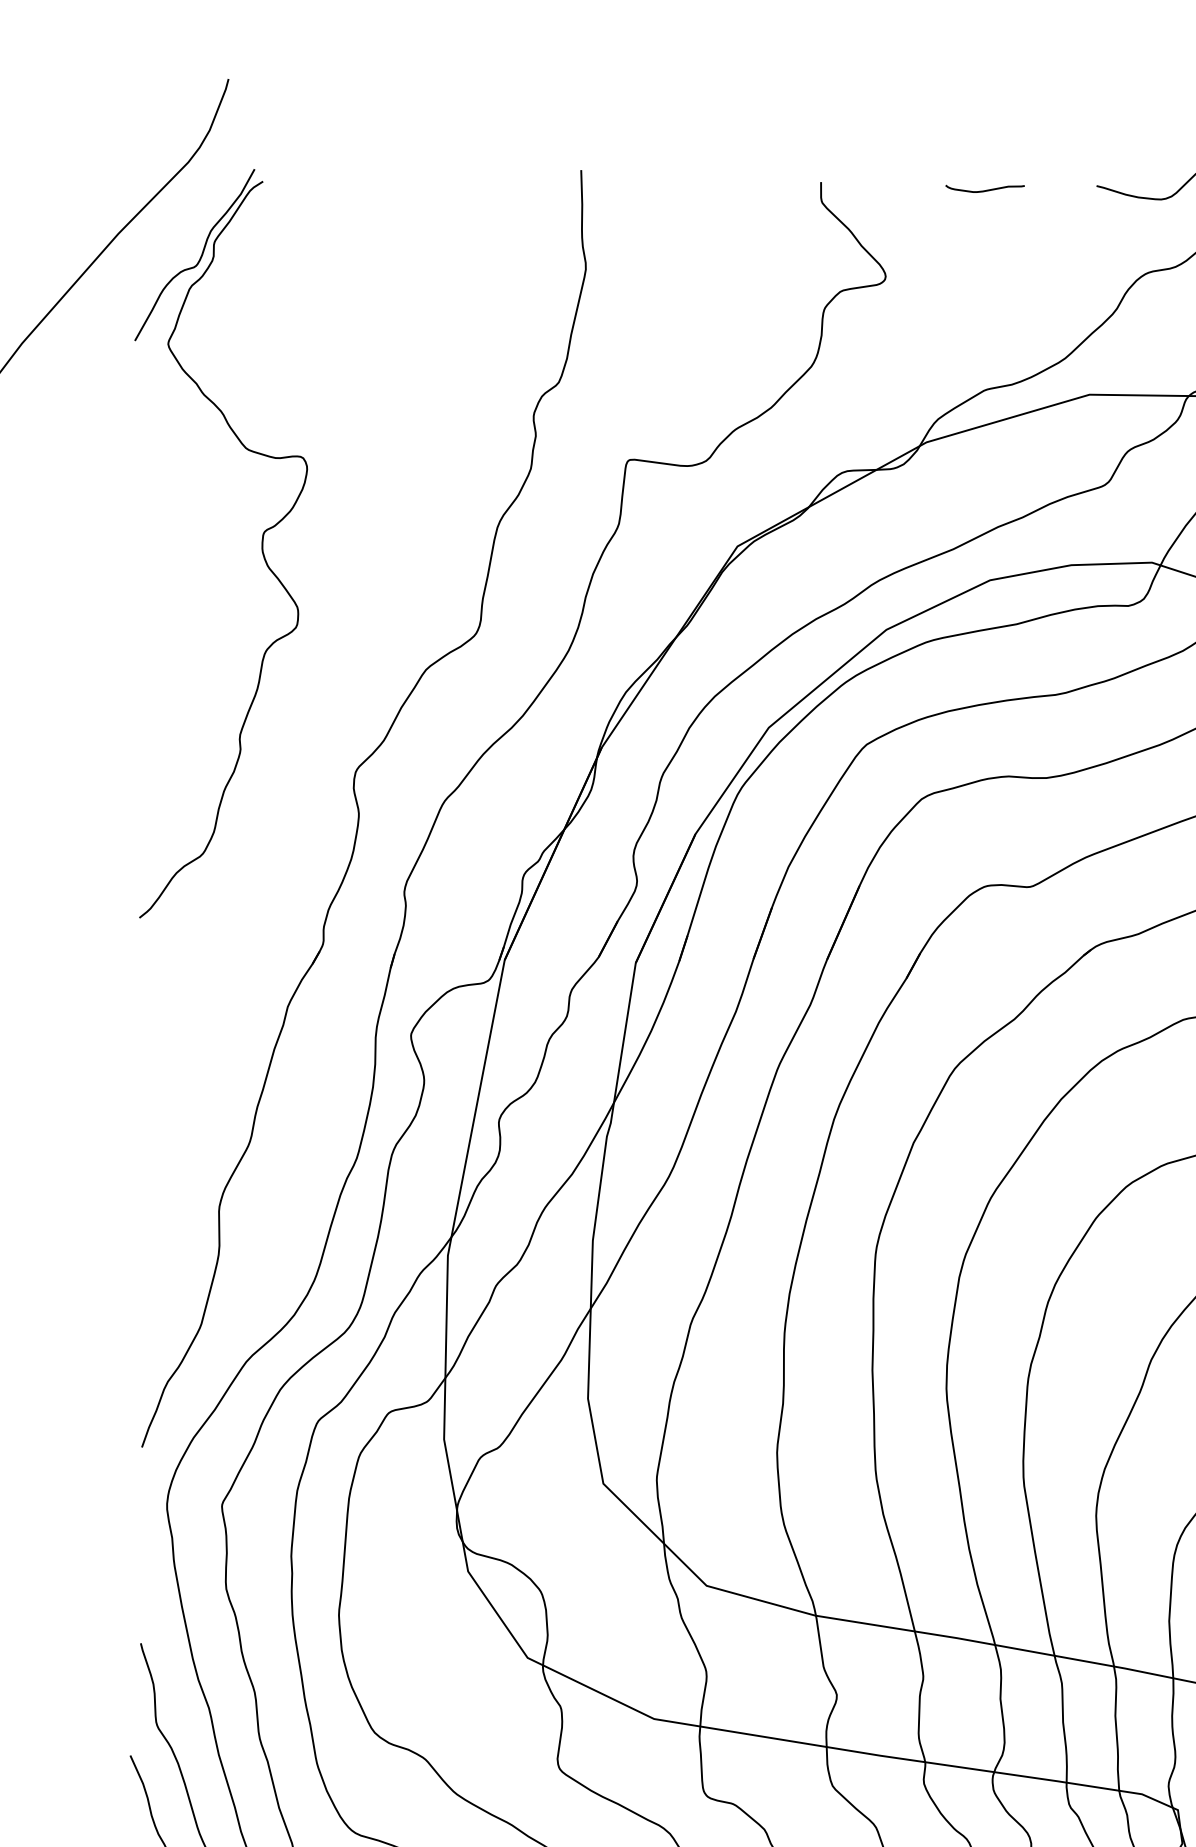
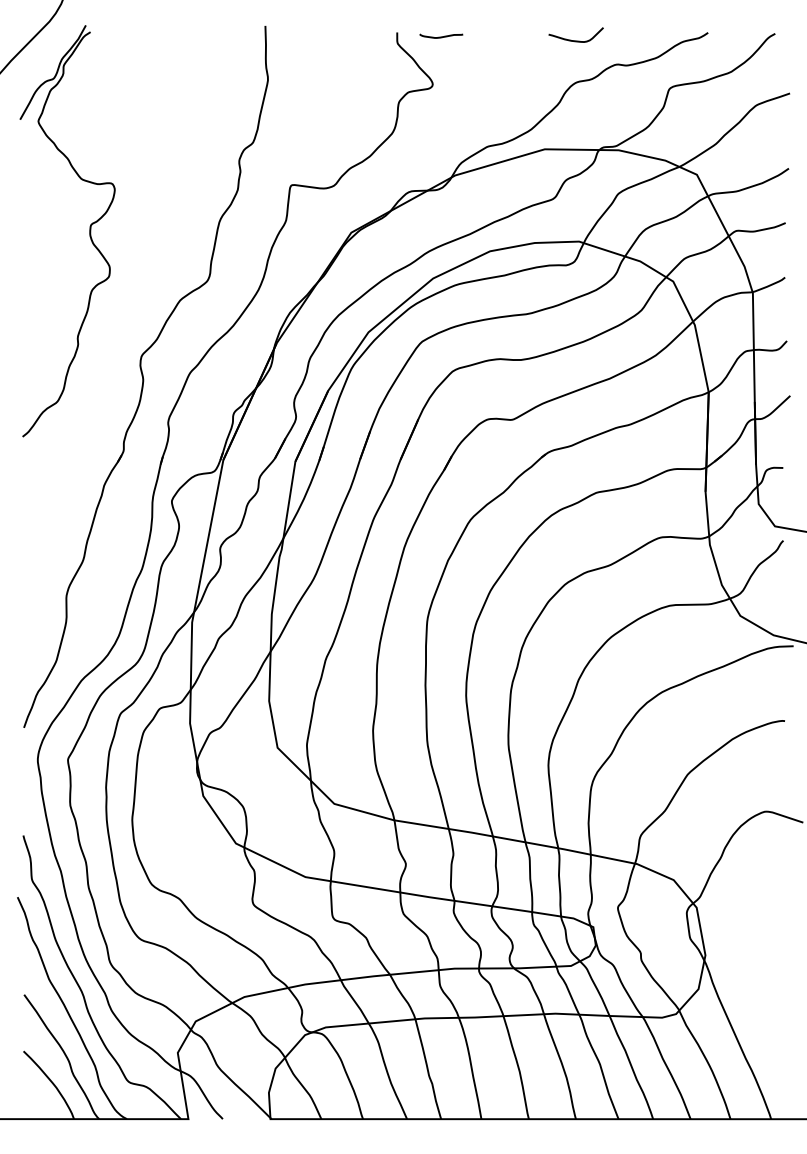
curve: (985, 189) -> (441, 36), moved

